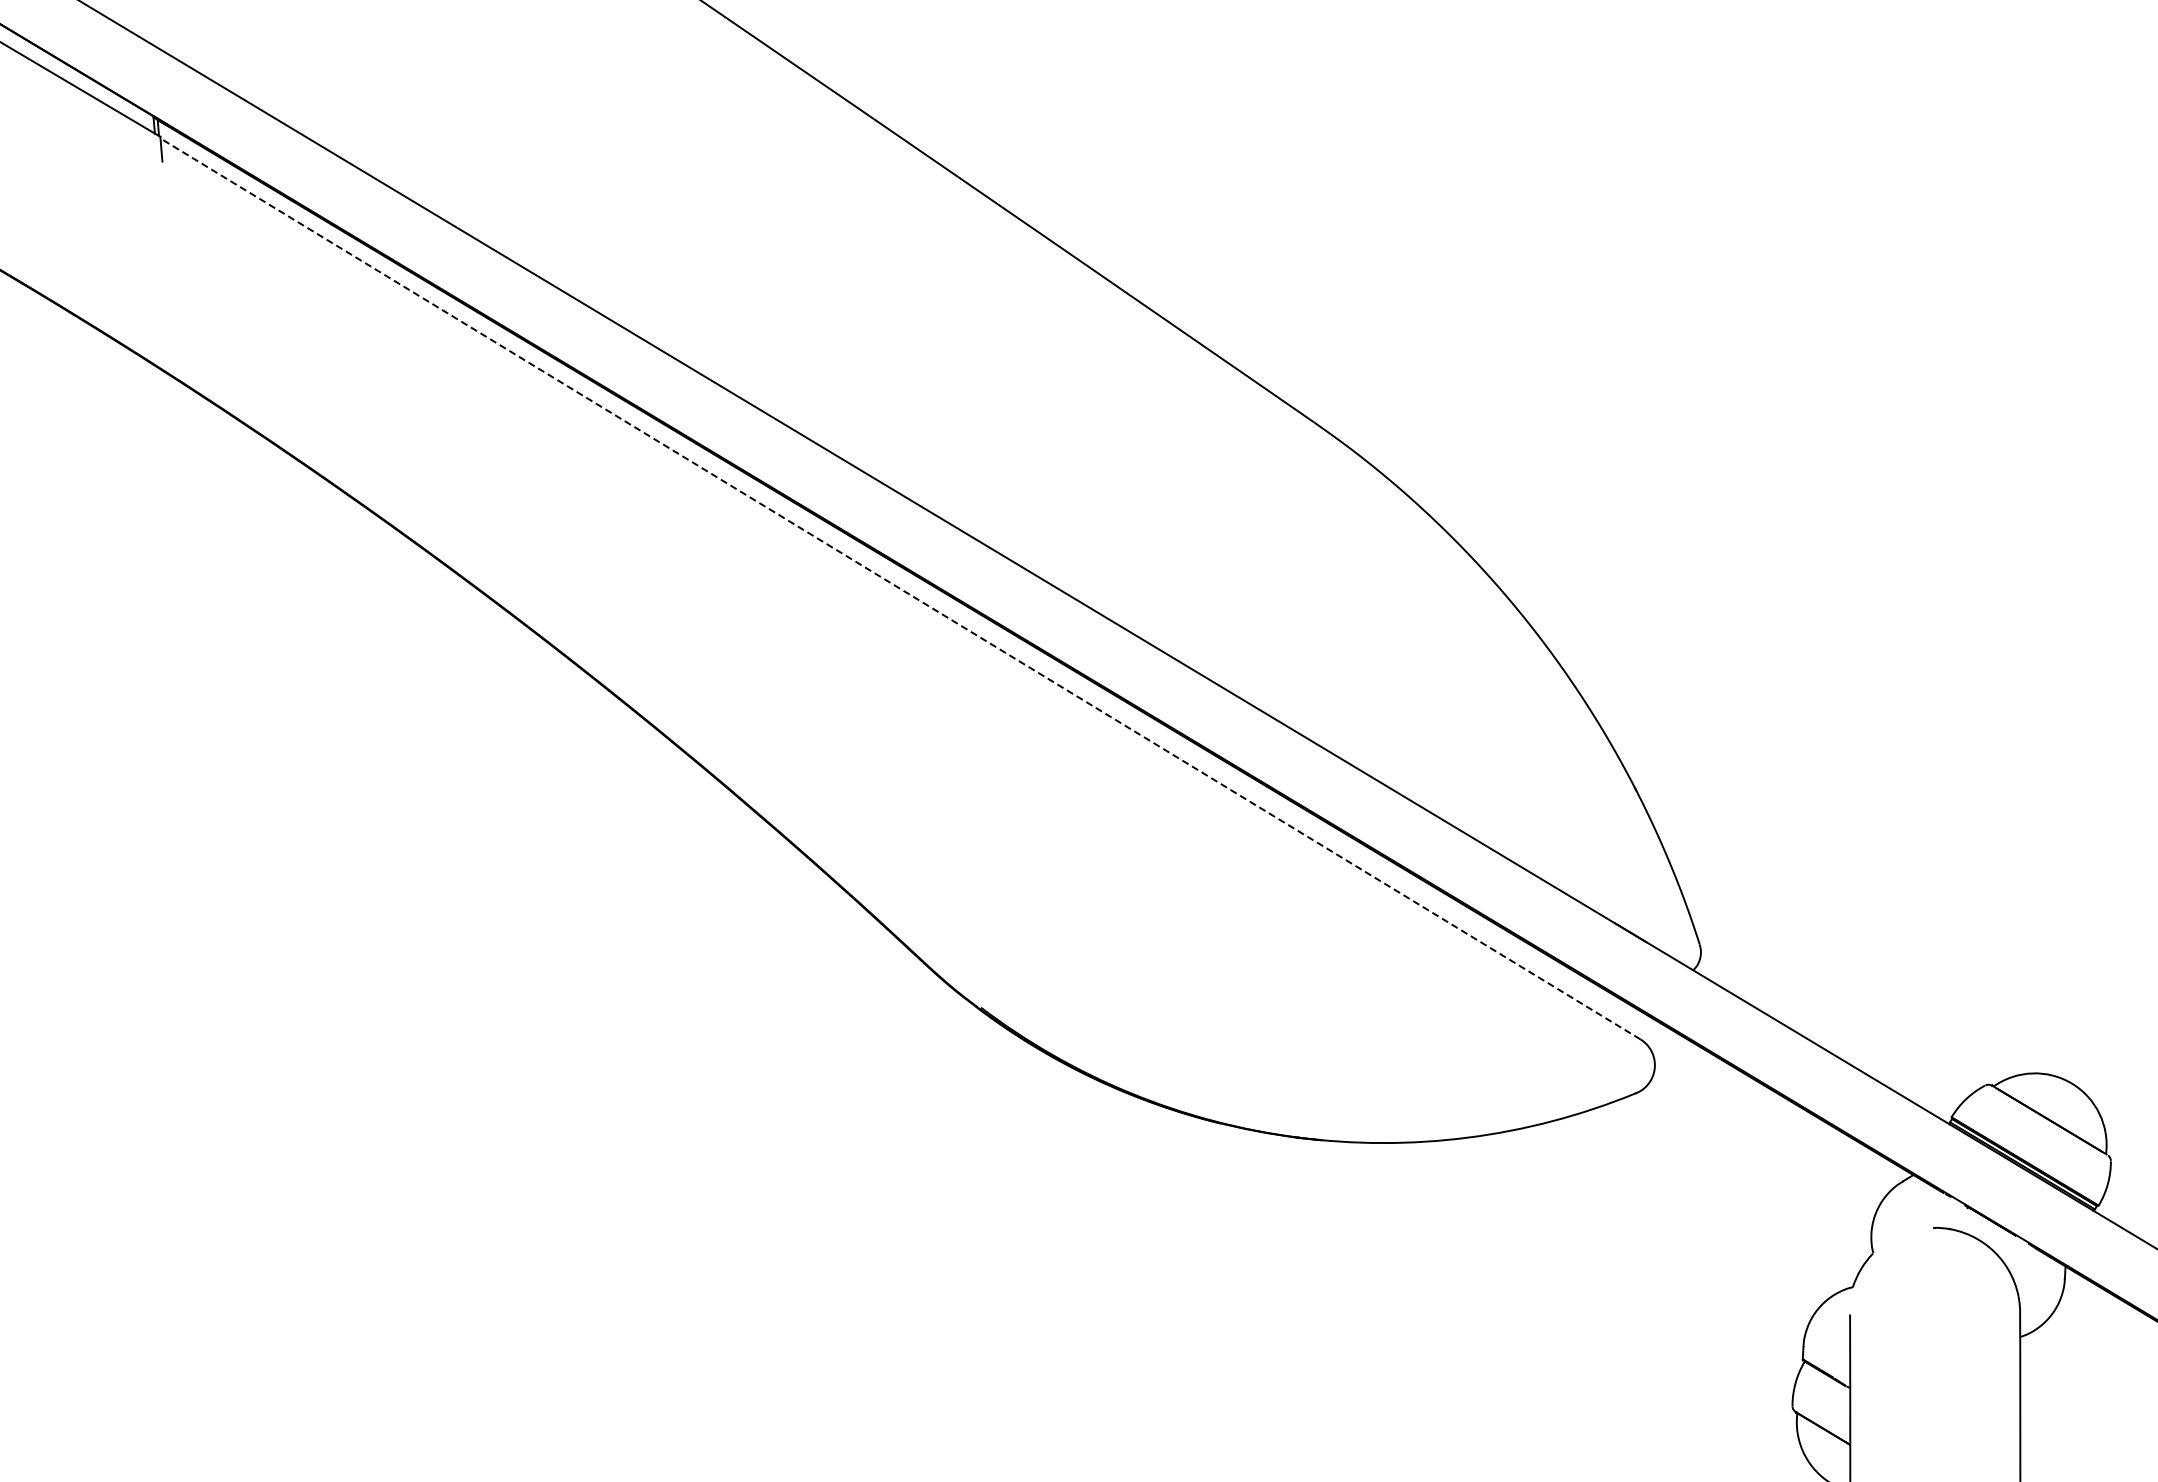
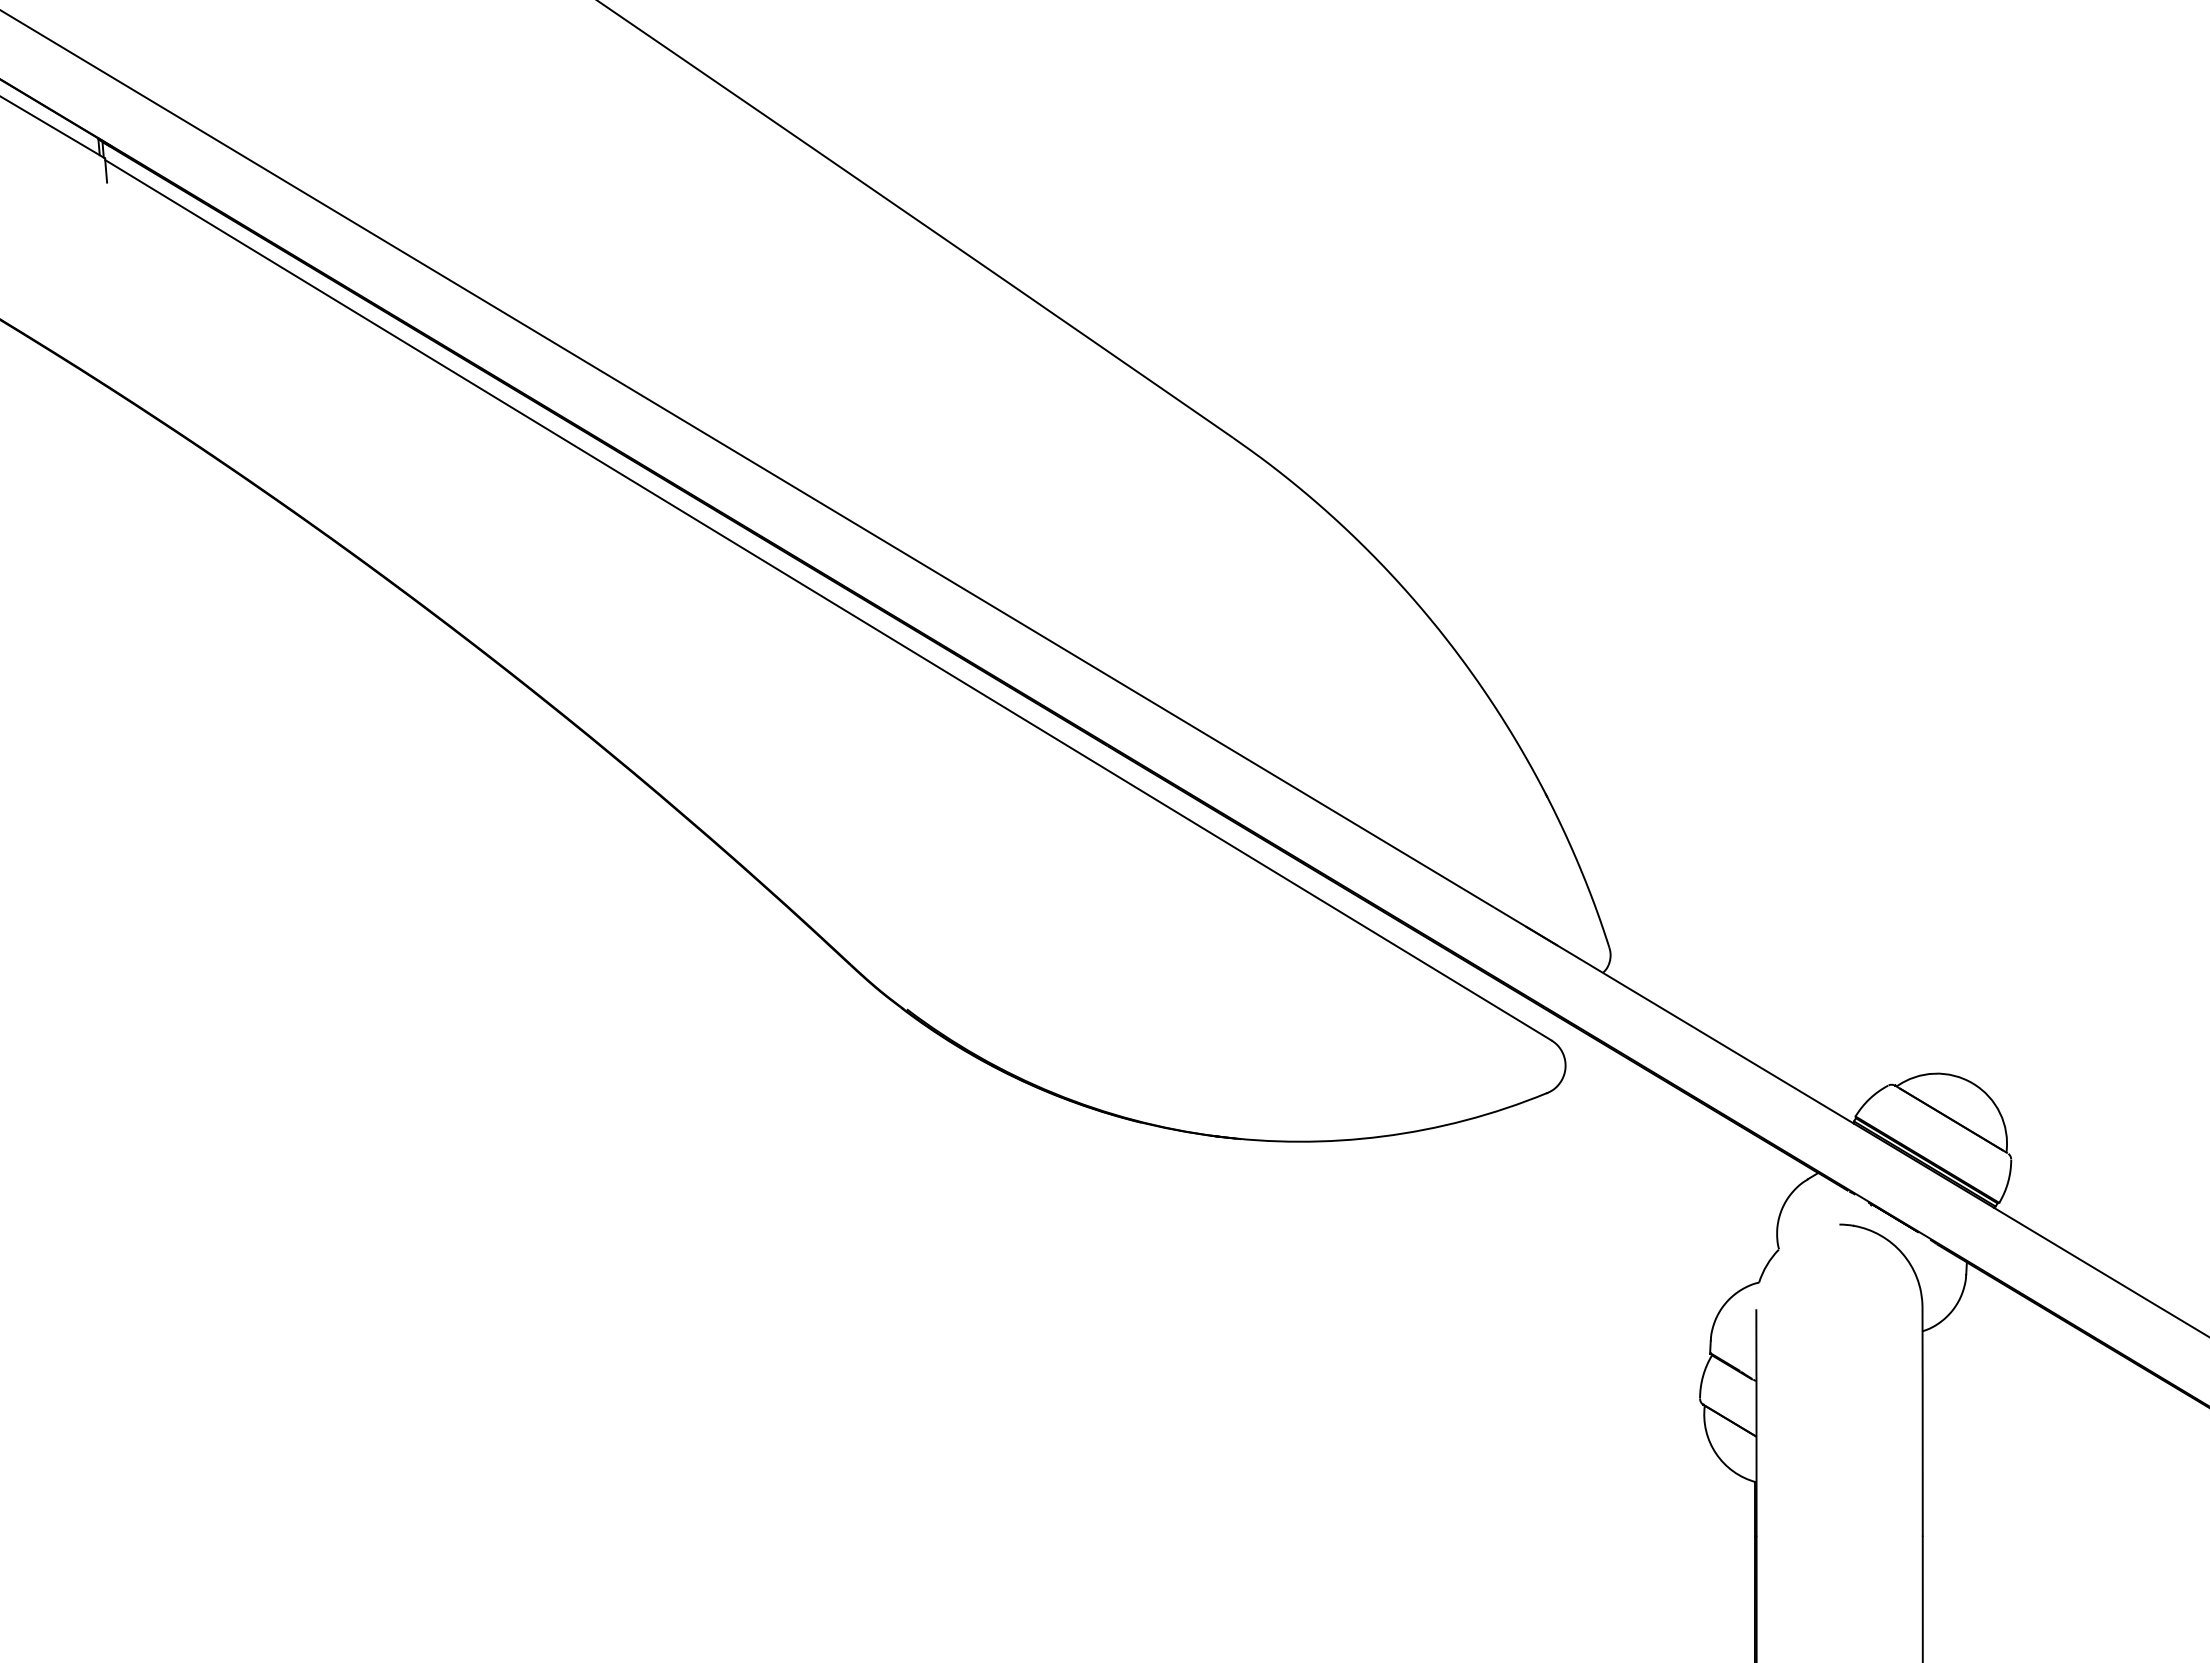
line: (900, 589) -> (828, 600), dashed -> solid

